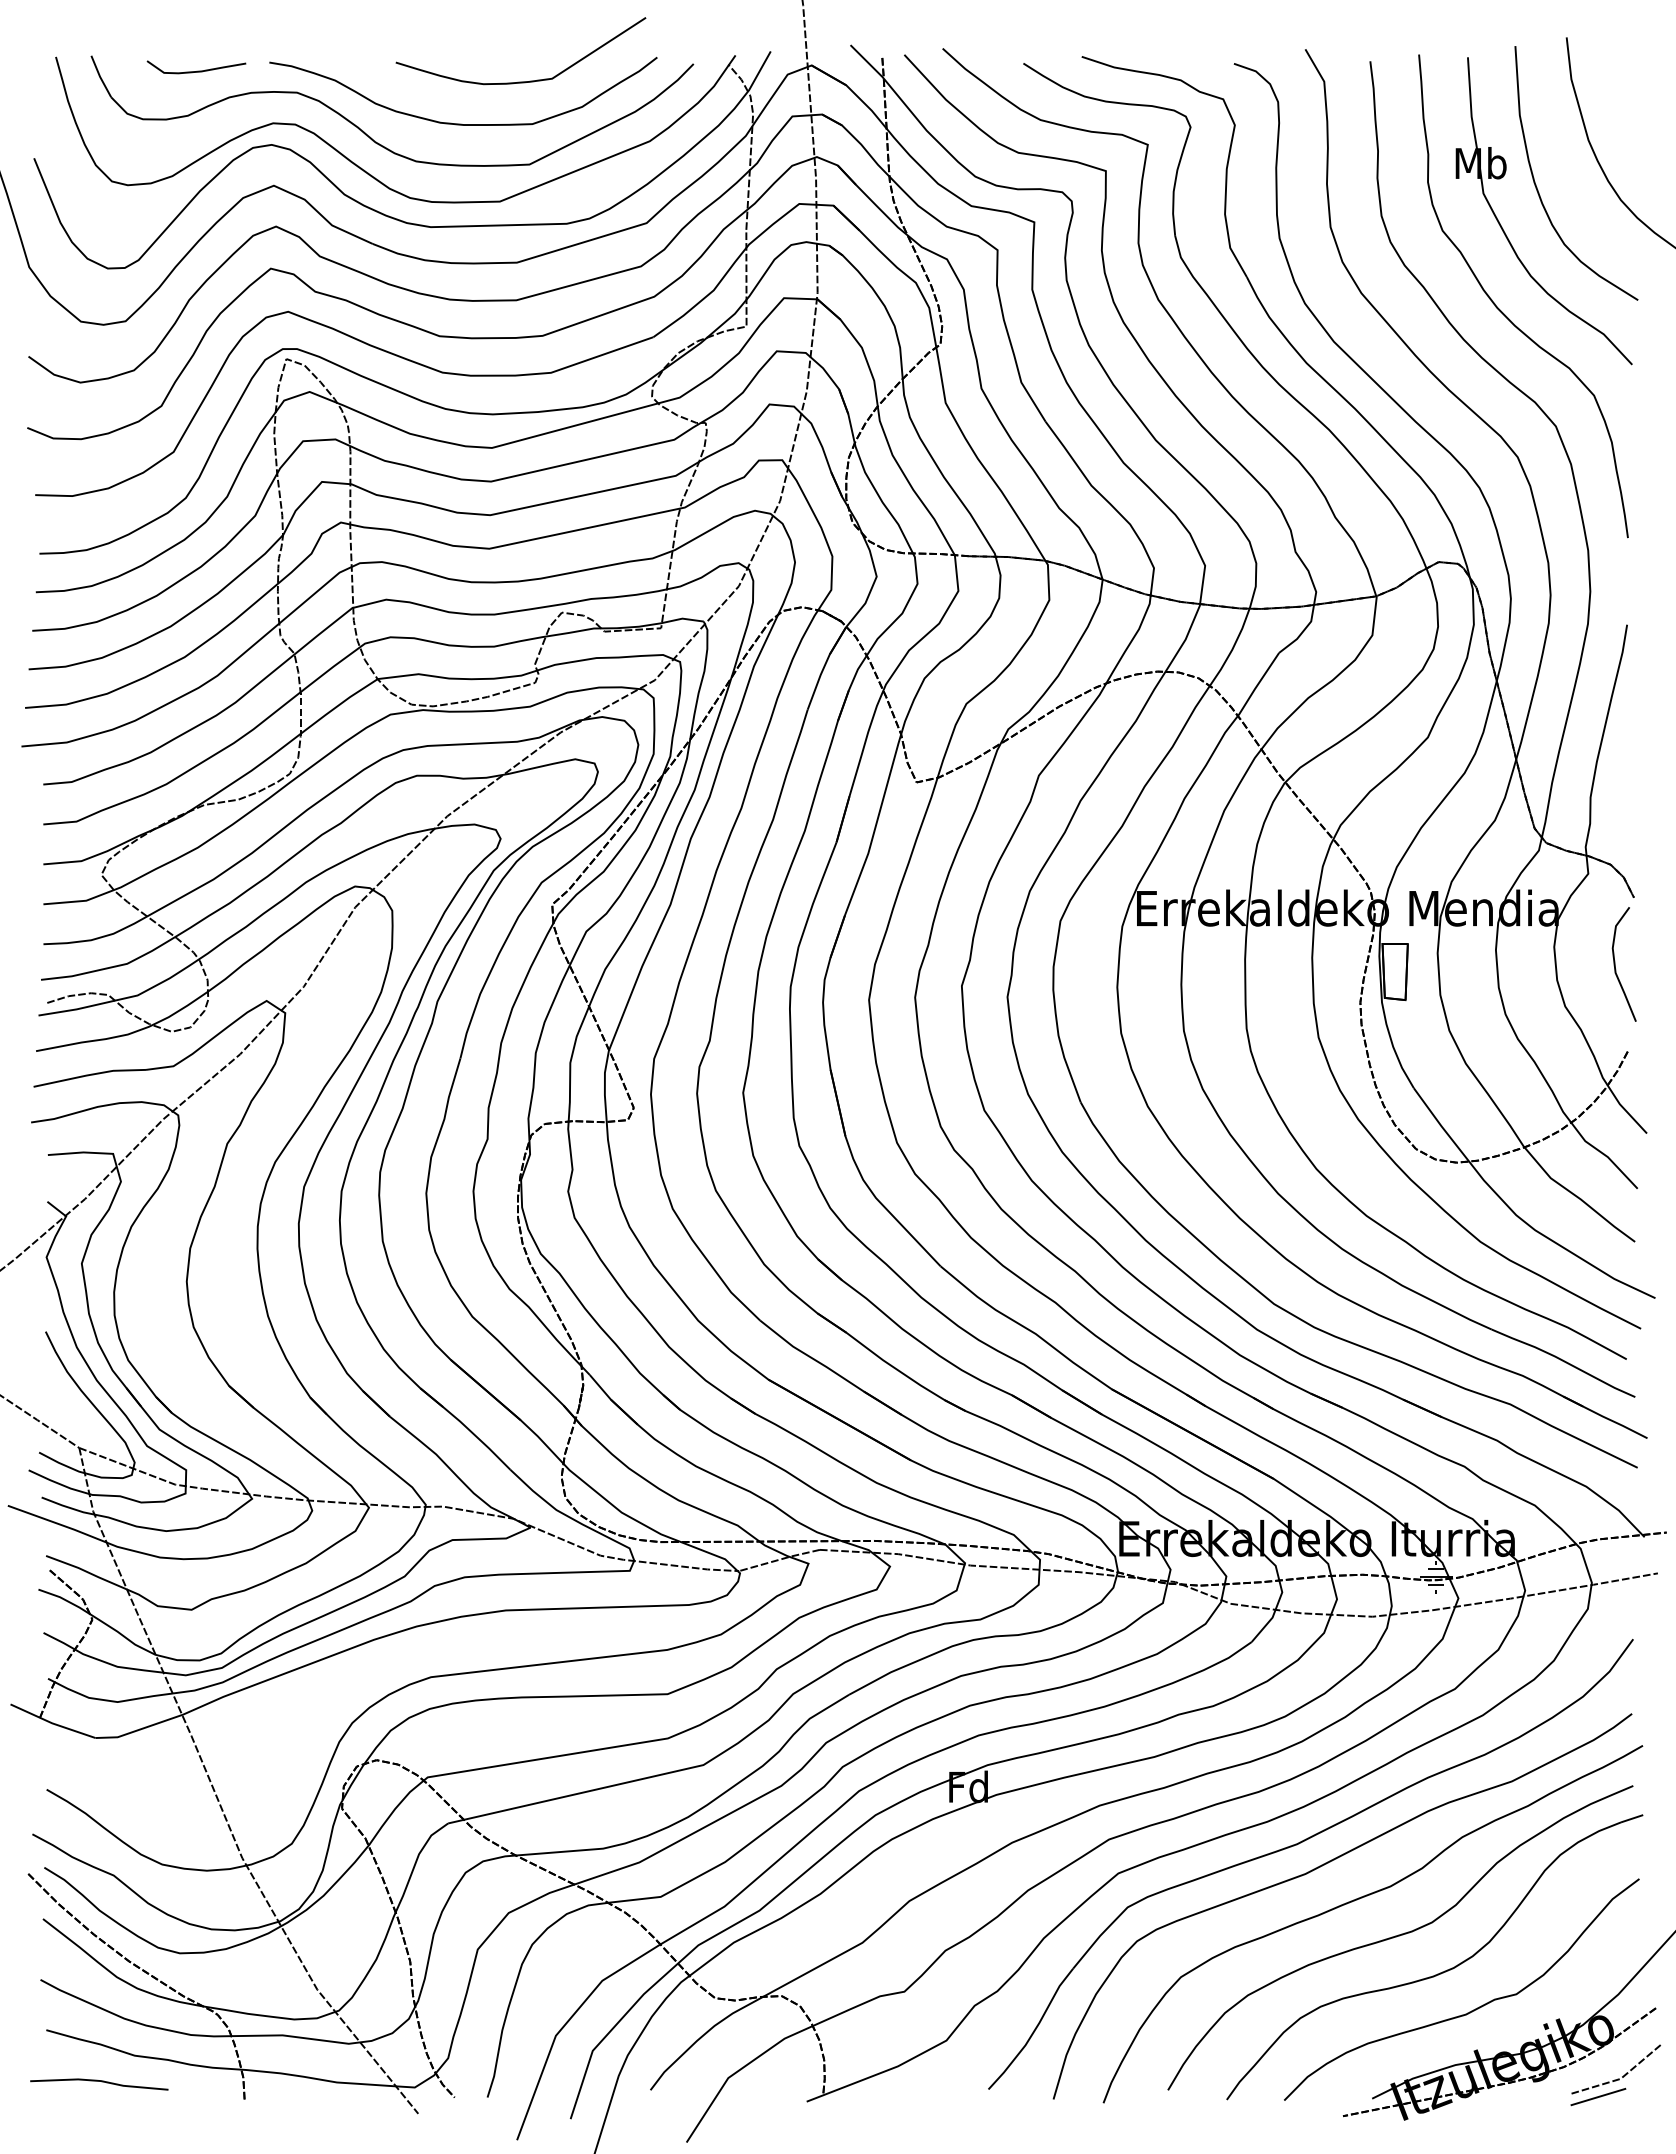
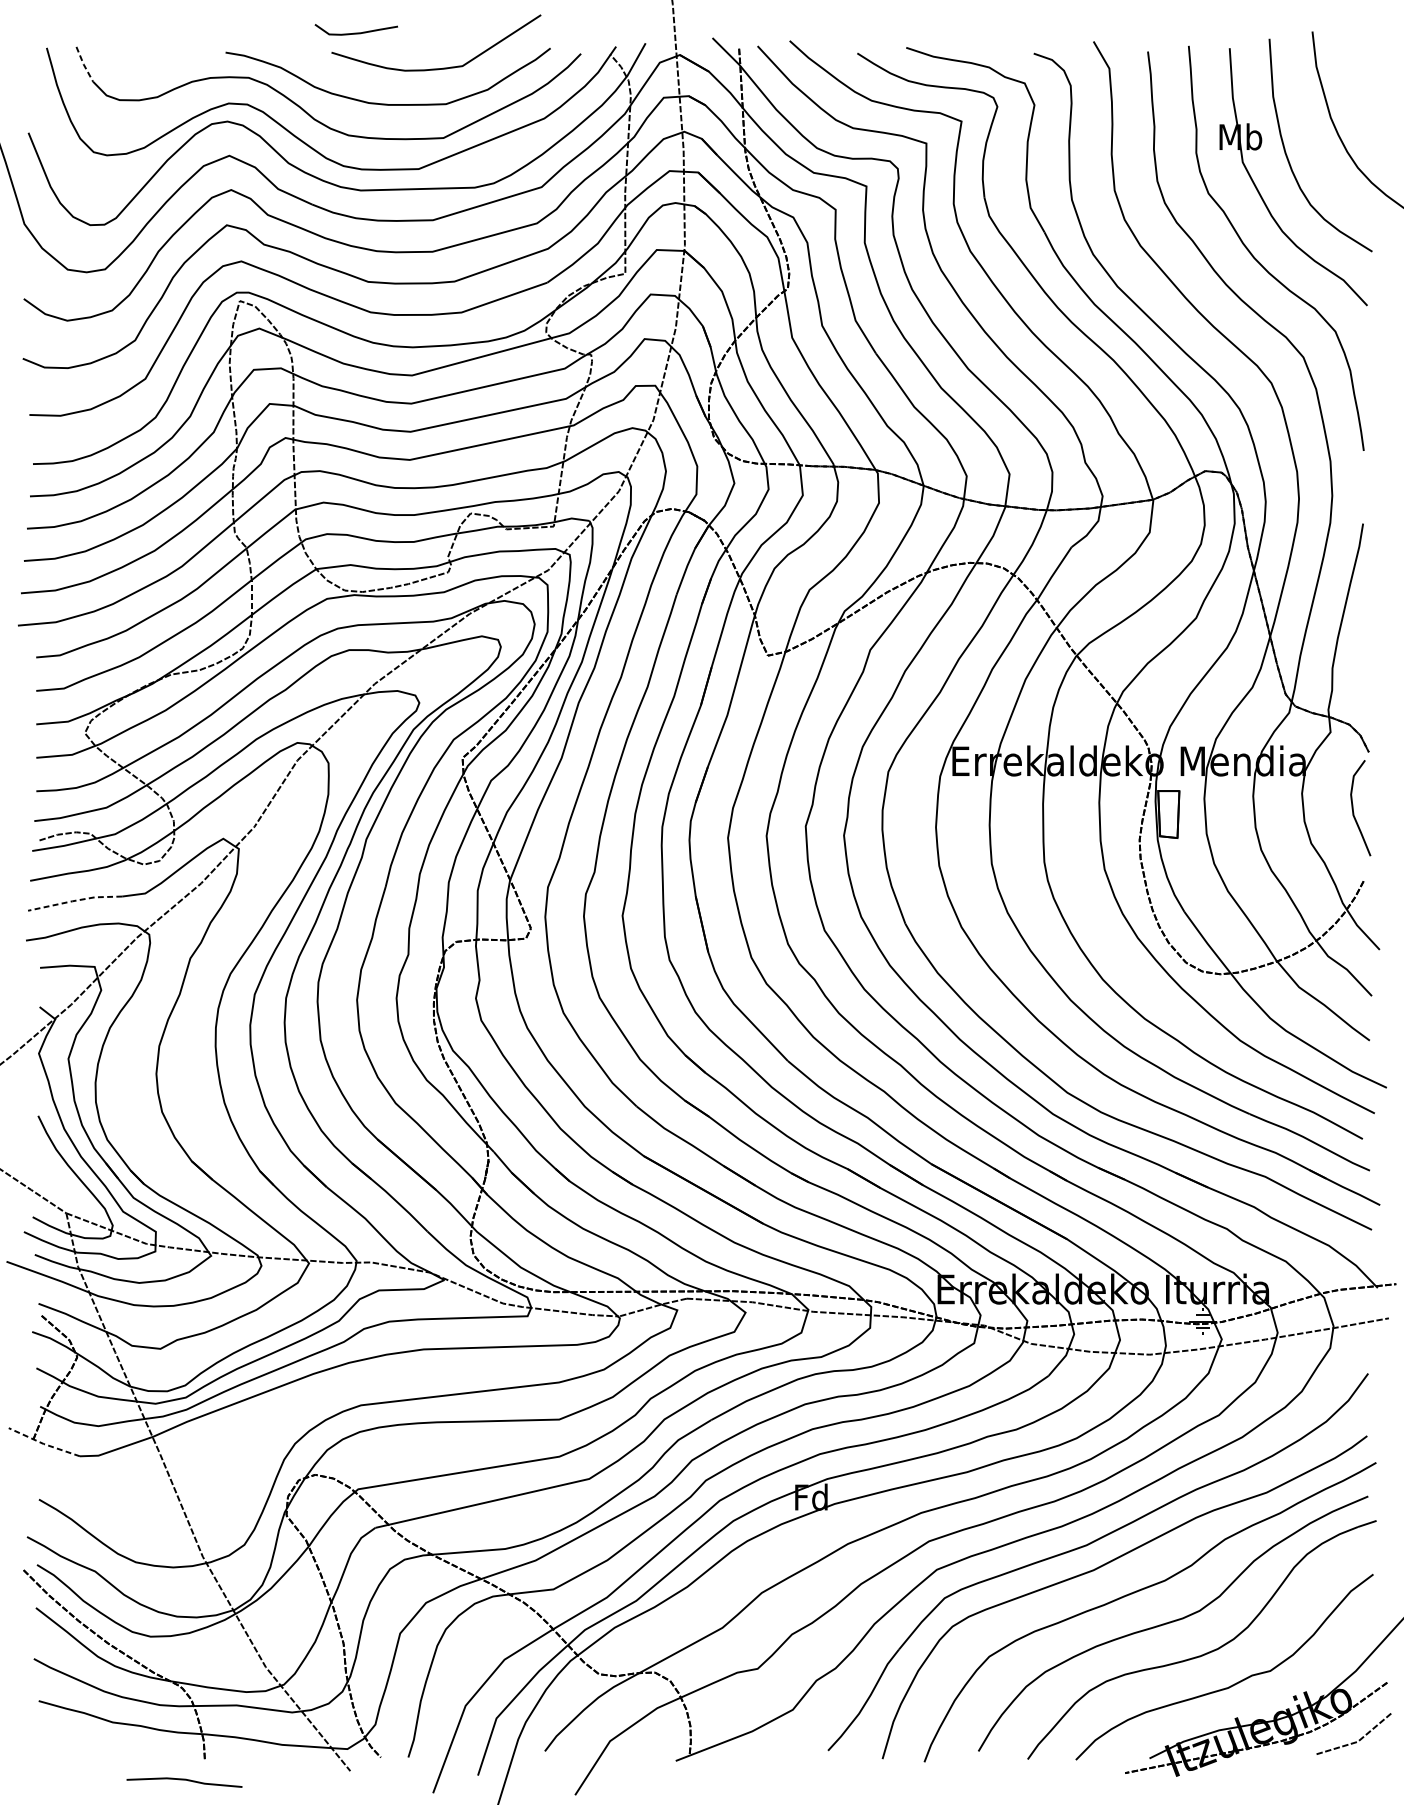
curve: (197, 70) -> (357, 32), moved
line: (100, 76) -> (84, 64), solid -> dashed
line: (89, 1075) -> (74, 901), solid -> dashed
line: (52, 1723) -> (43, 1444), solid -> dashed
line: (101, 2082) -> (186, 1780), moved
line: (1598, 2096) -> (1339, 1756), removed

